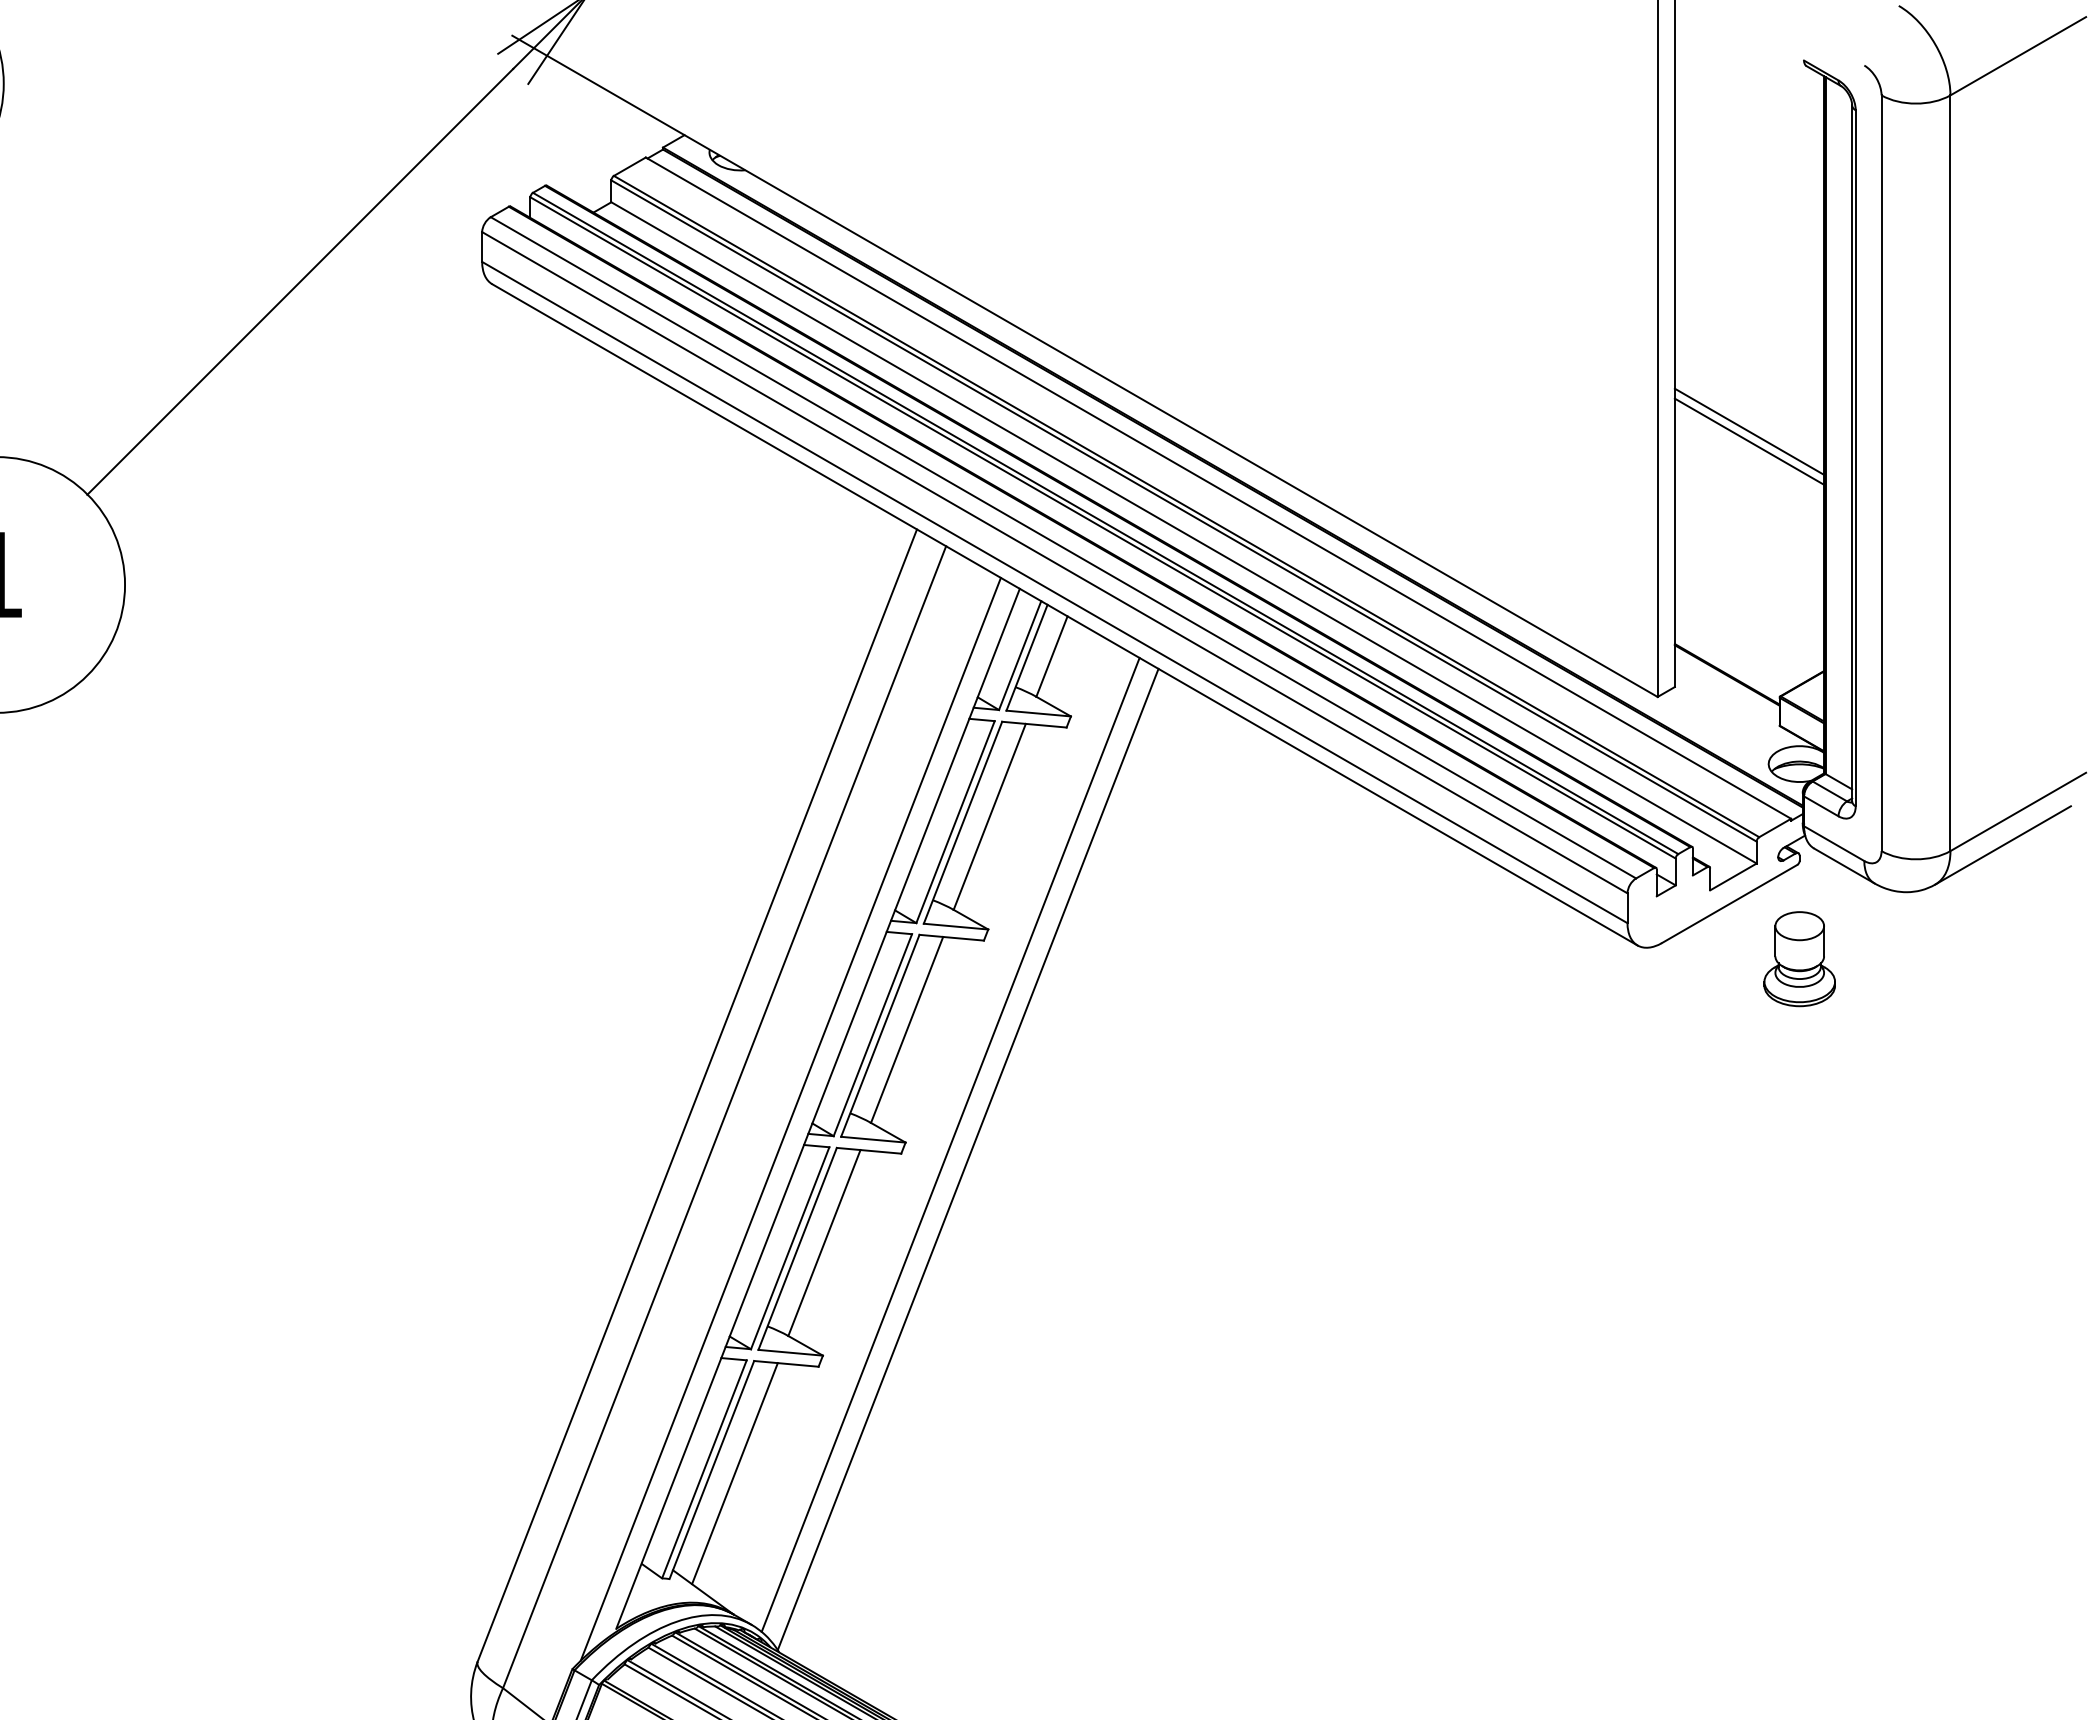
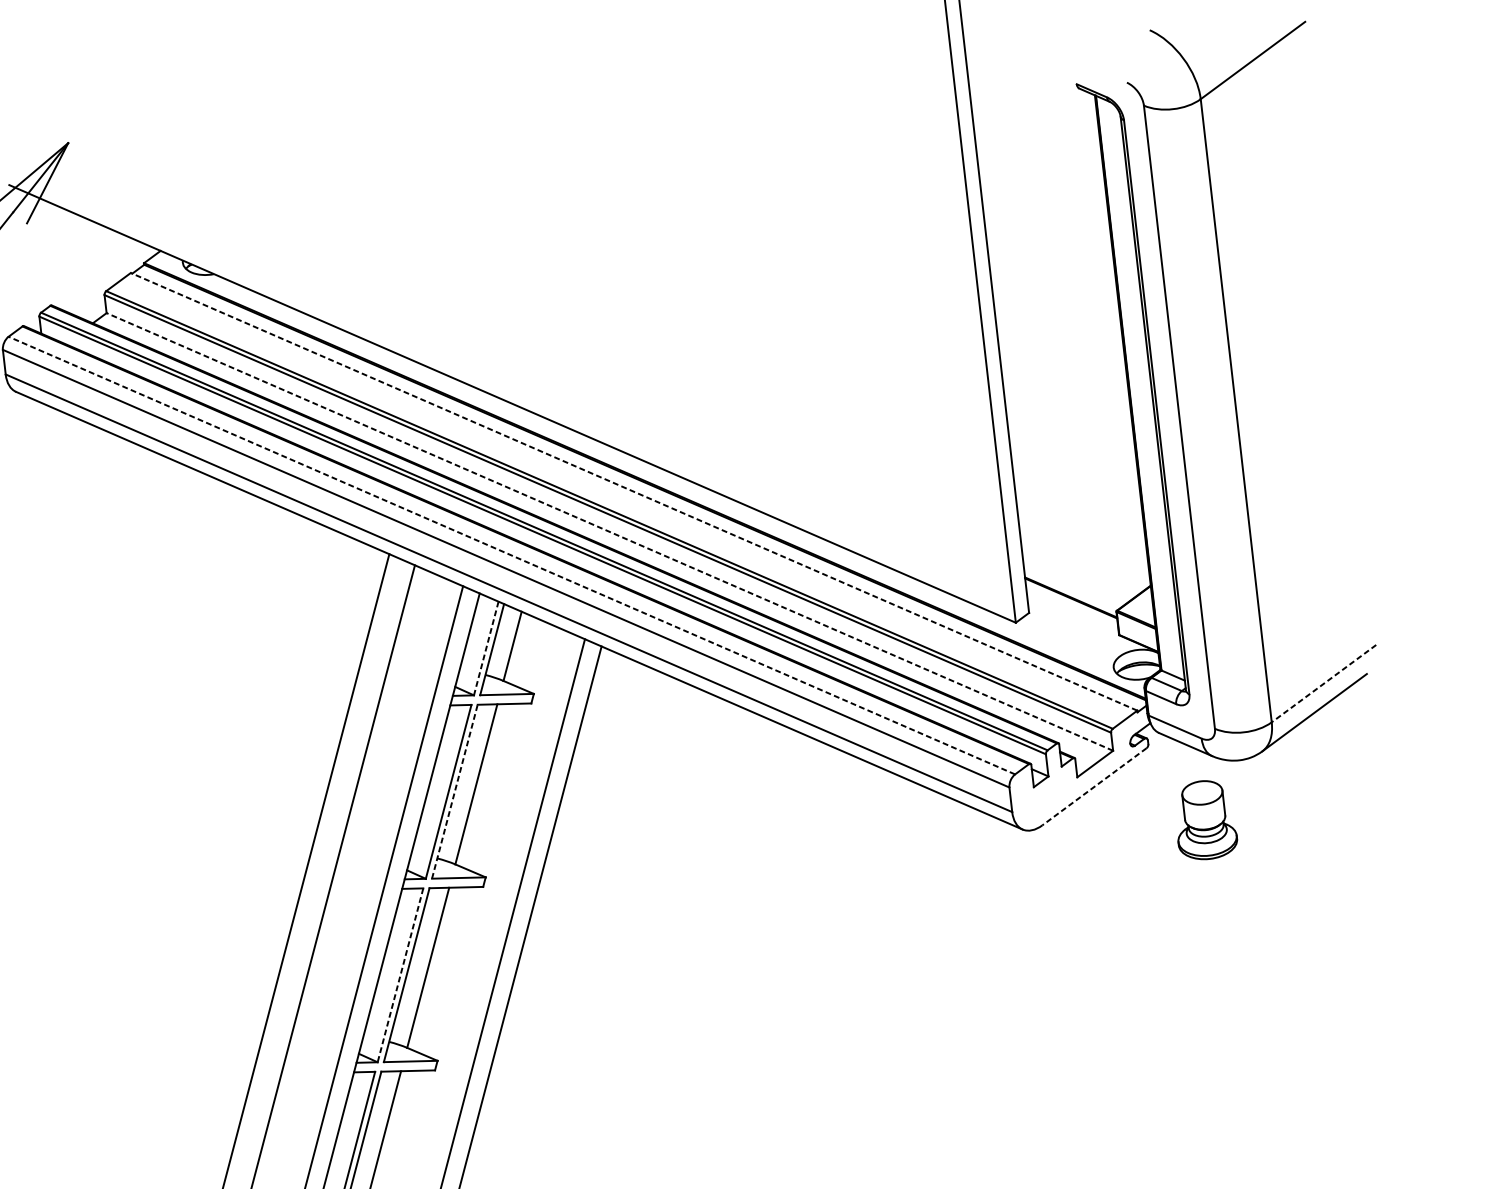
line: (1749, 431) -> (1066, 395), removed
line: (1749, 441) -> (1067, 403), removed
line: (1218, 487) -> (634, 491), solid -> dashed
line: (1183, 532) -> (609, 531), solid -> dashed
line: (1063, 547) -> (511, 555), solid -> dashed
line: (1019, 656) -> (485, 649), solid -> dashed
line: (2017, 812) -> (1323, 684), solid -> dashed
line: (963, 822) -> (455, 791), solid -> dashed
line: (1729, 904) -> (1094, 787), solid -> dashed
part: (1799, 959) -> (1205, 820), moved
line: (872, 1035) -> (400, 975), solid -> dashed

